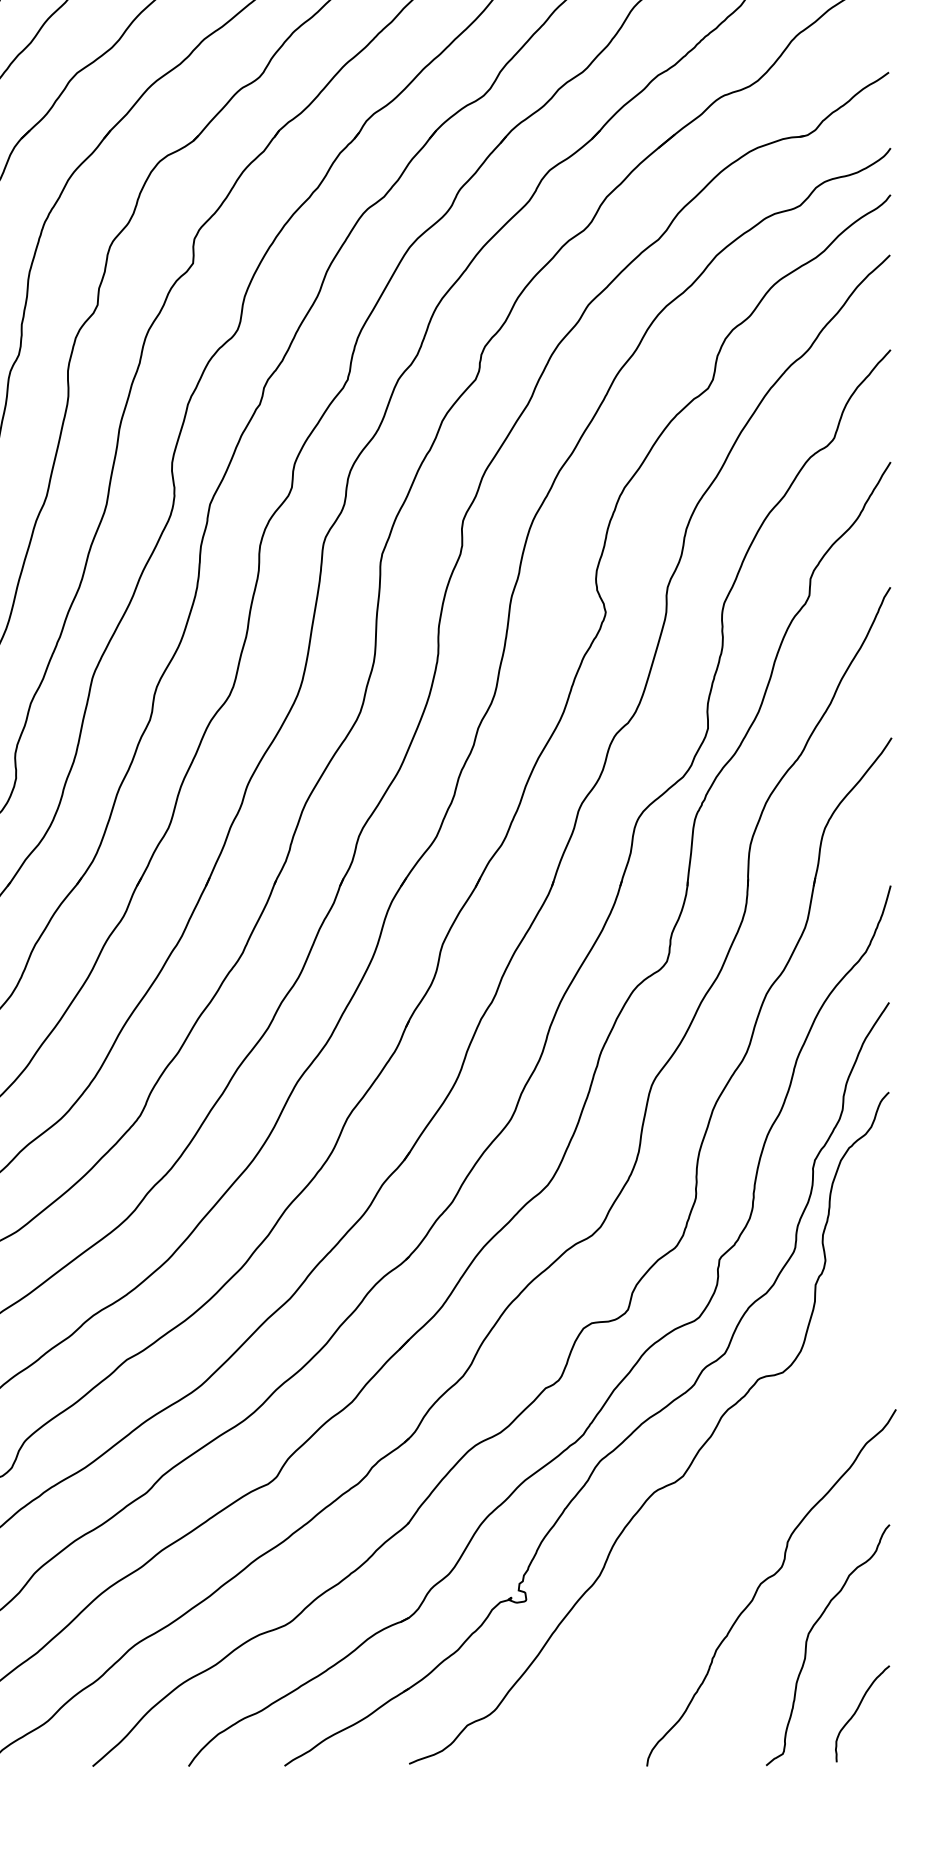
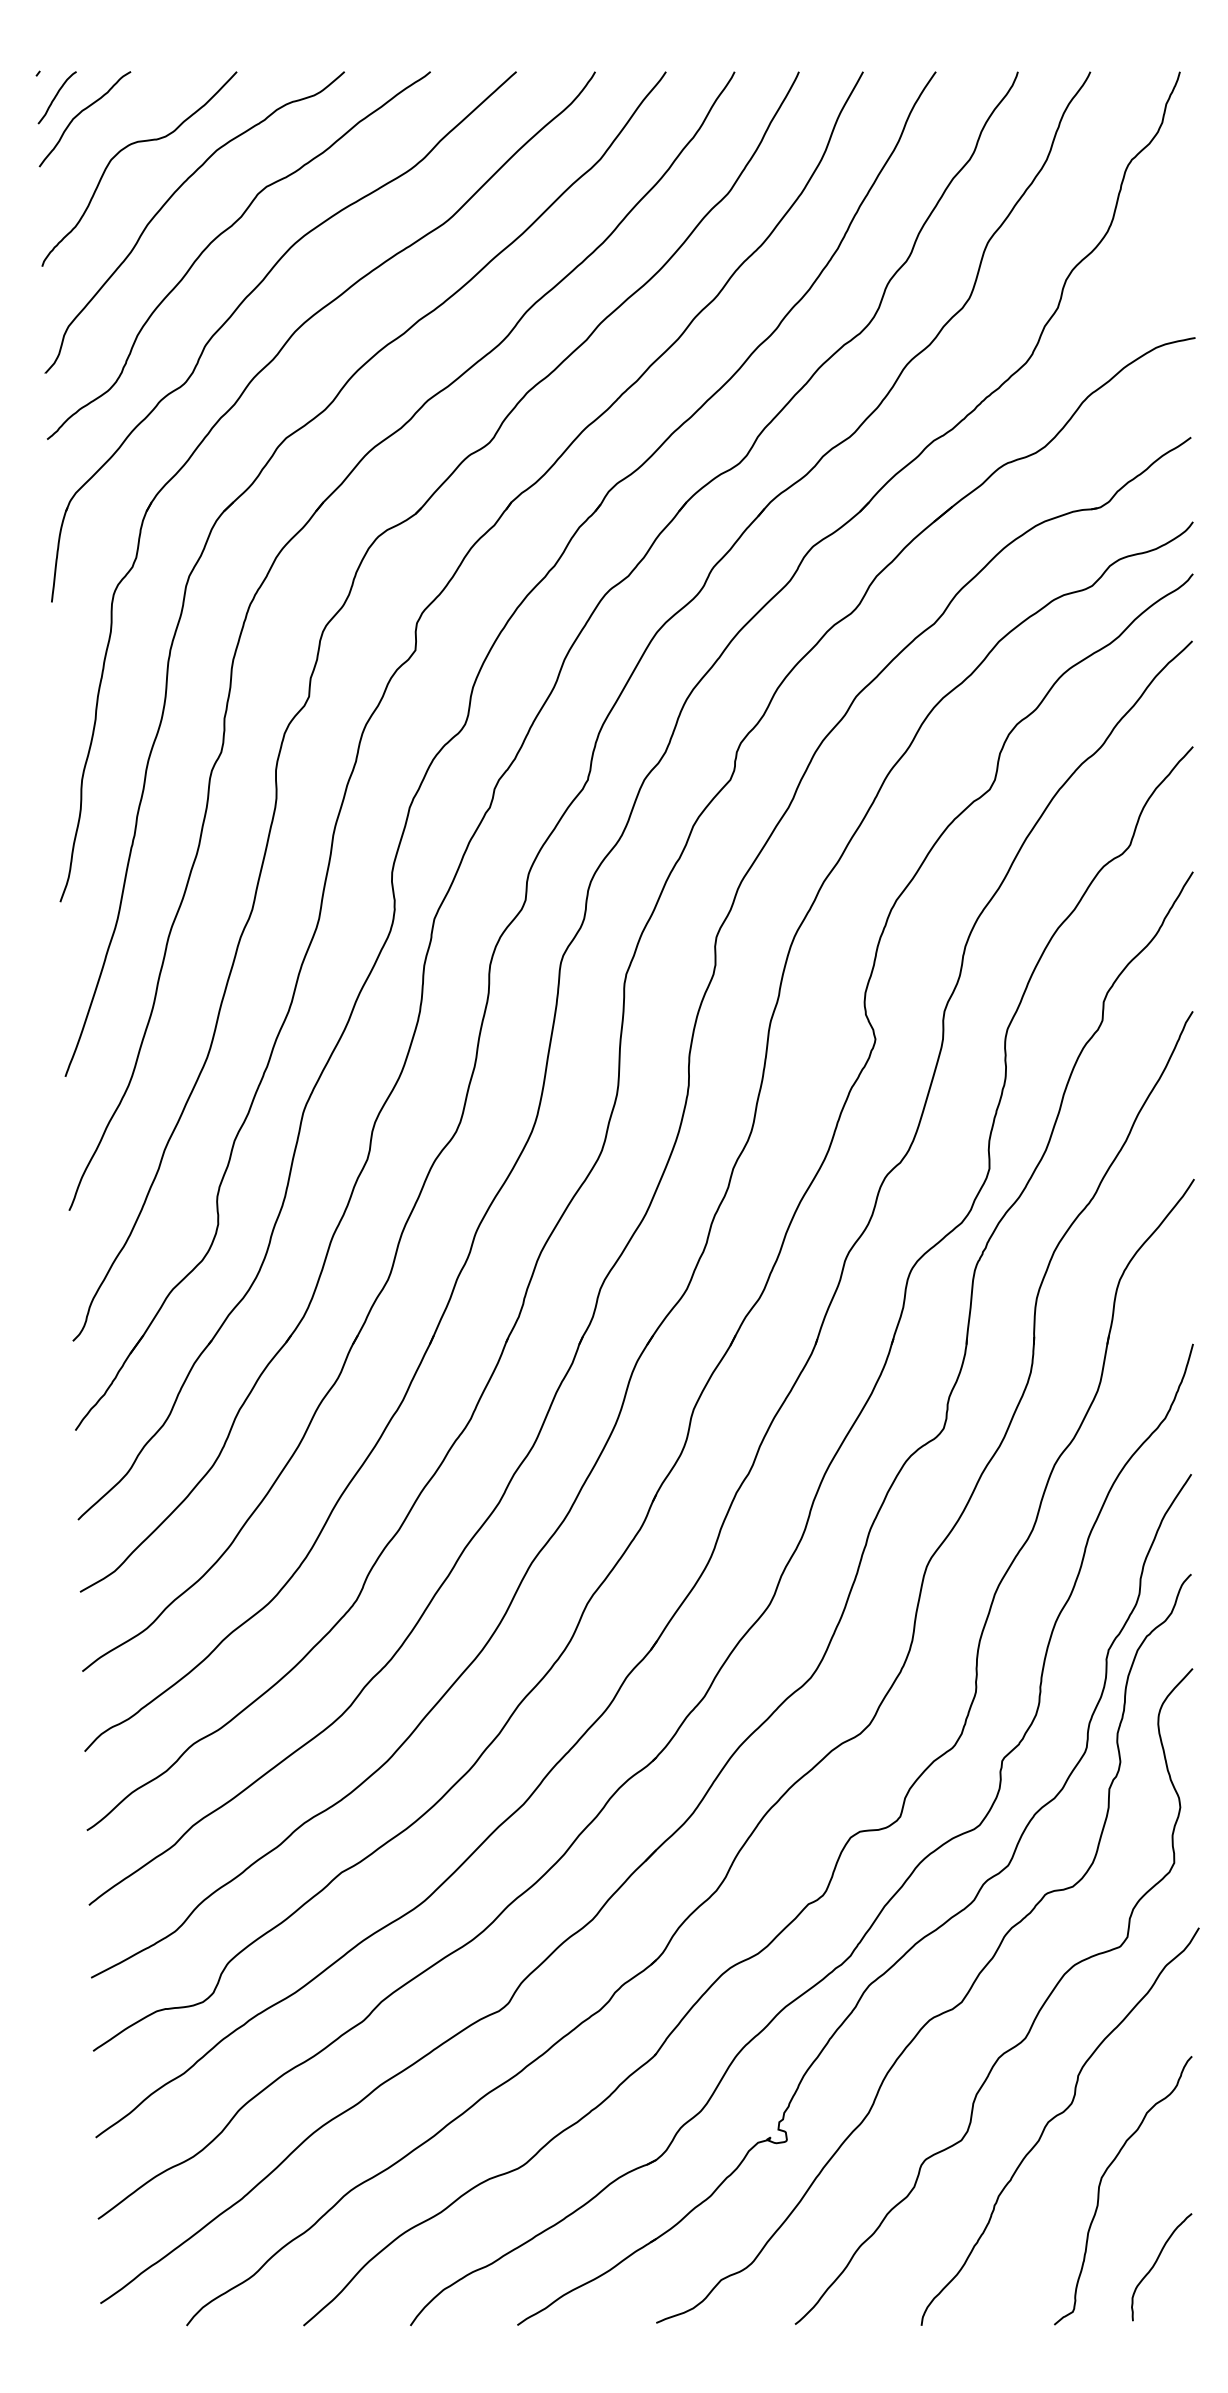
curve: (747, 1491) -> (1033, 2019), added

